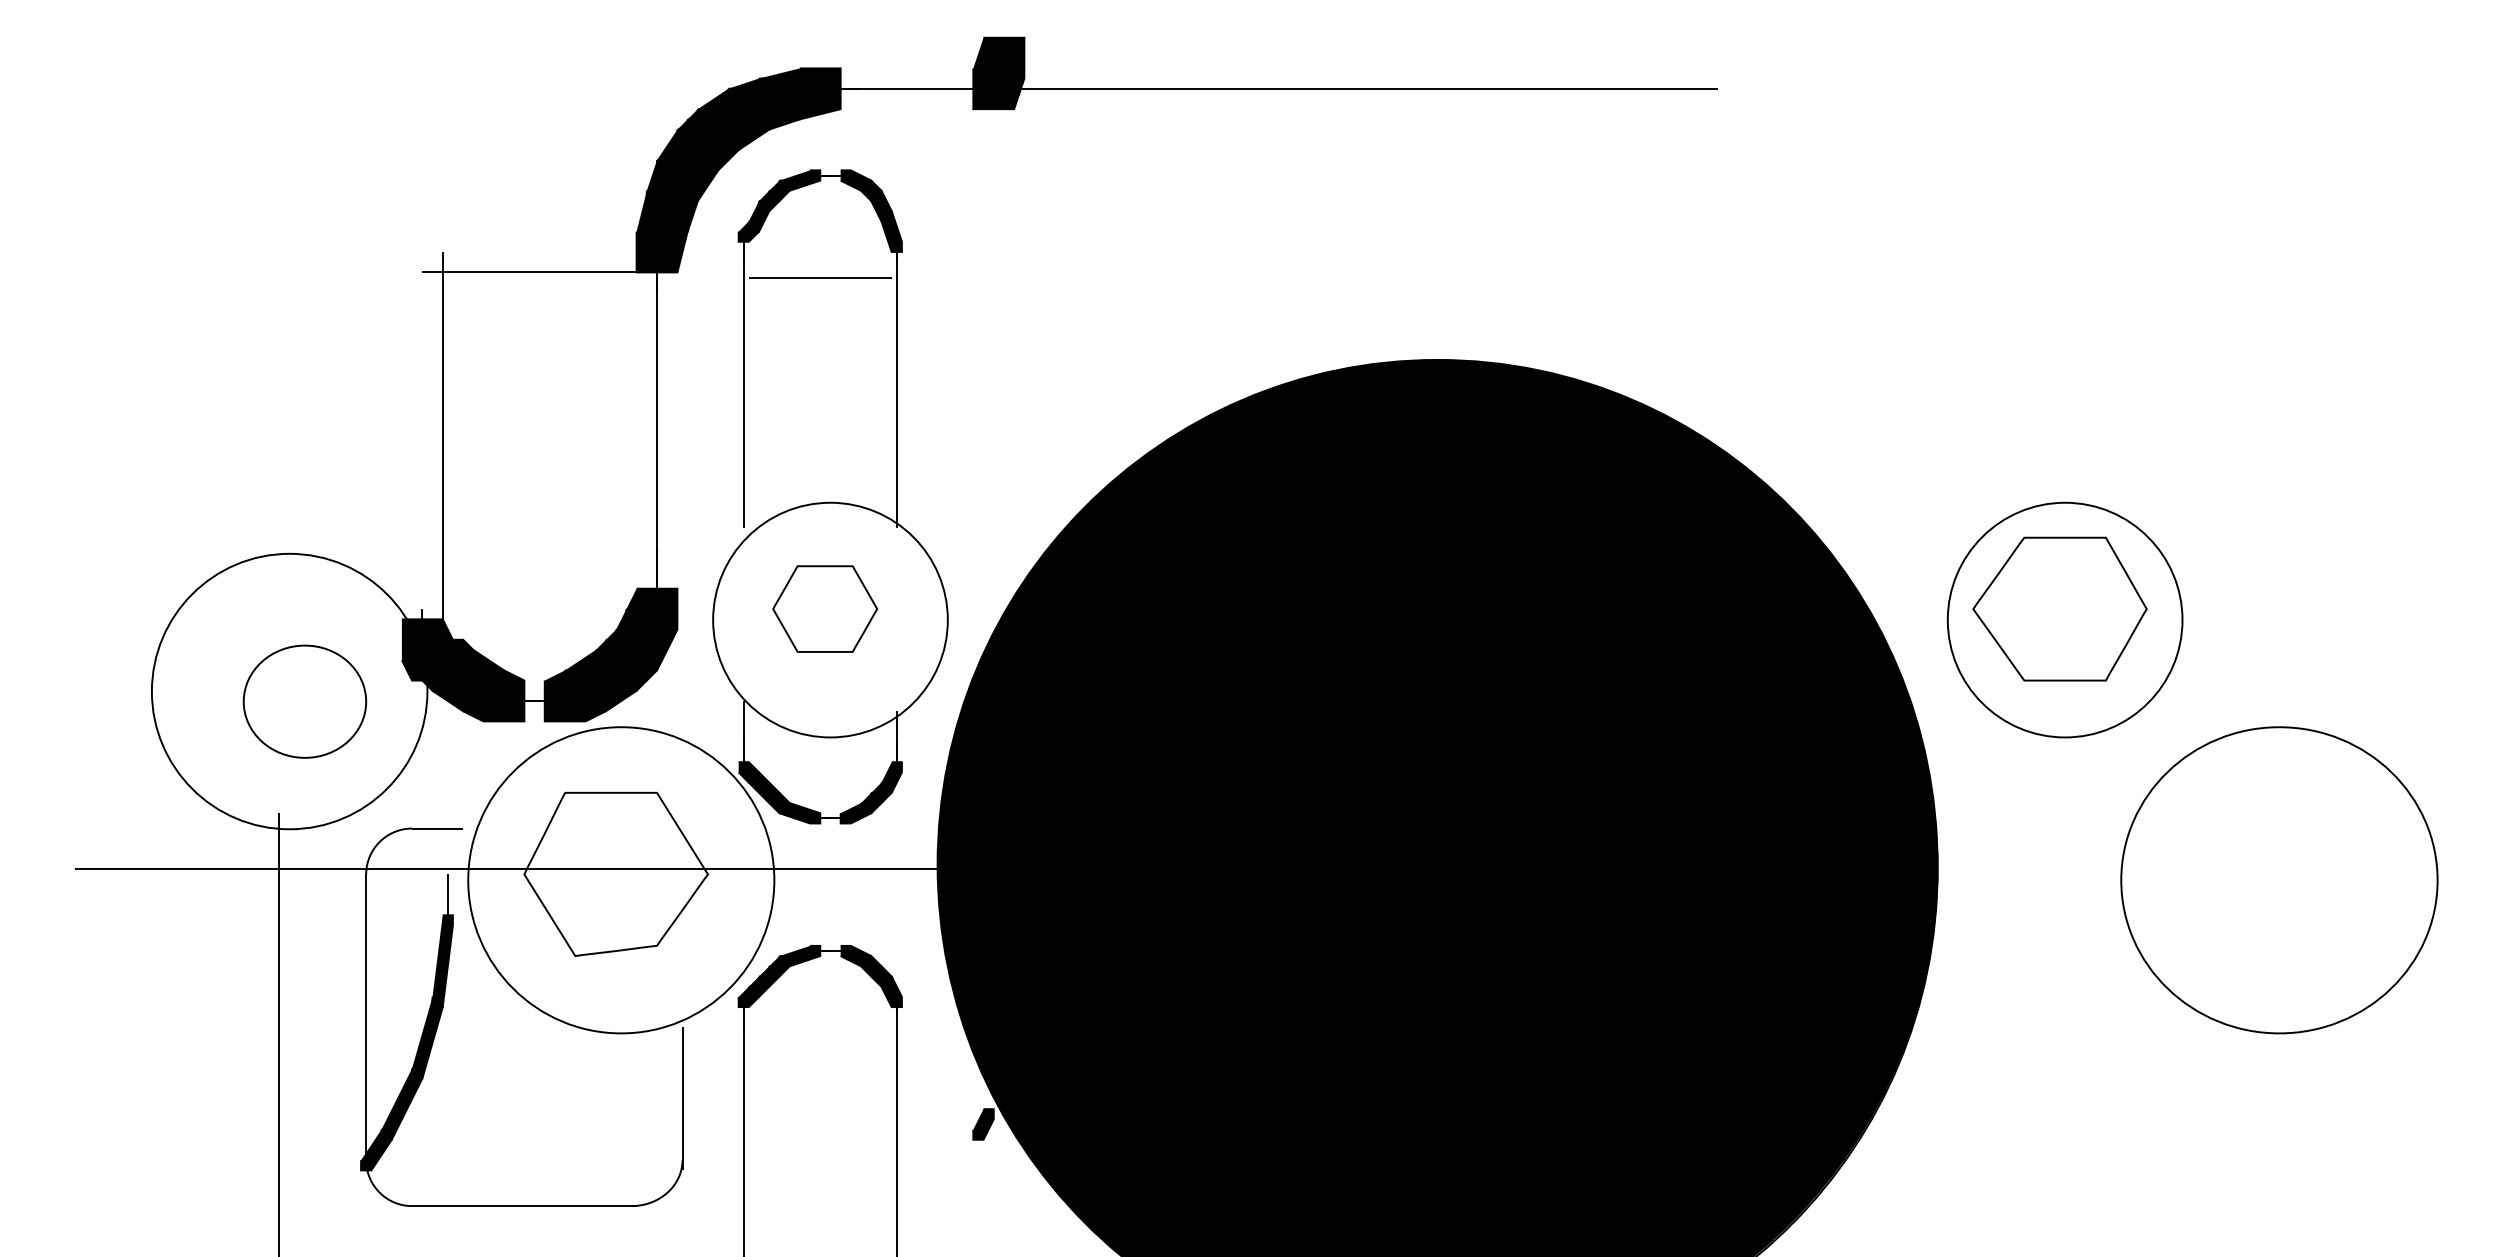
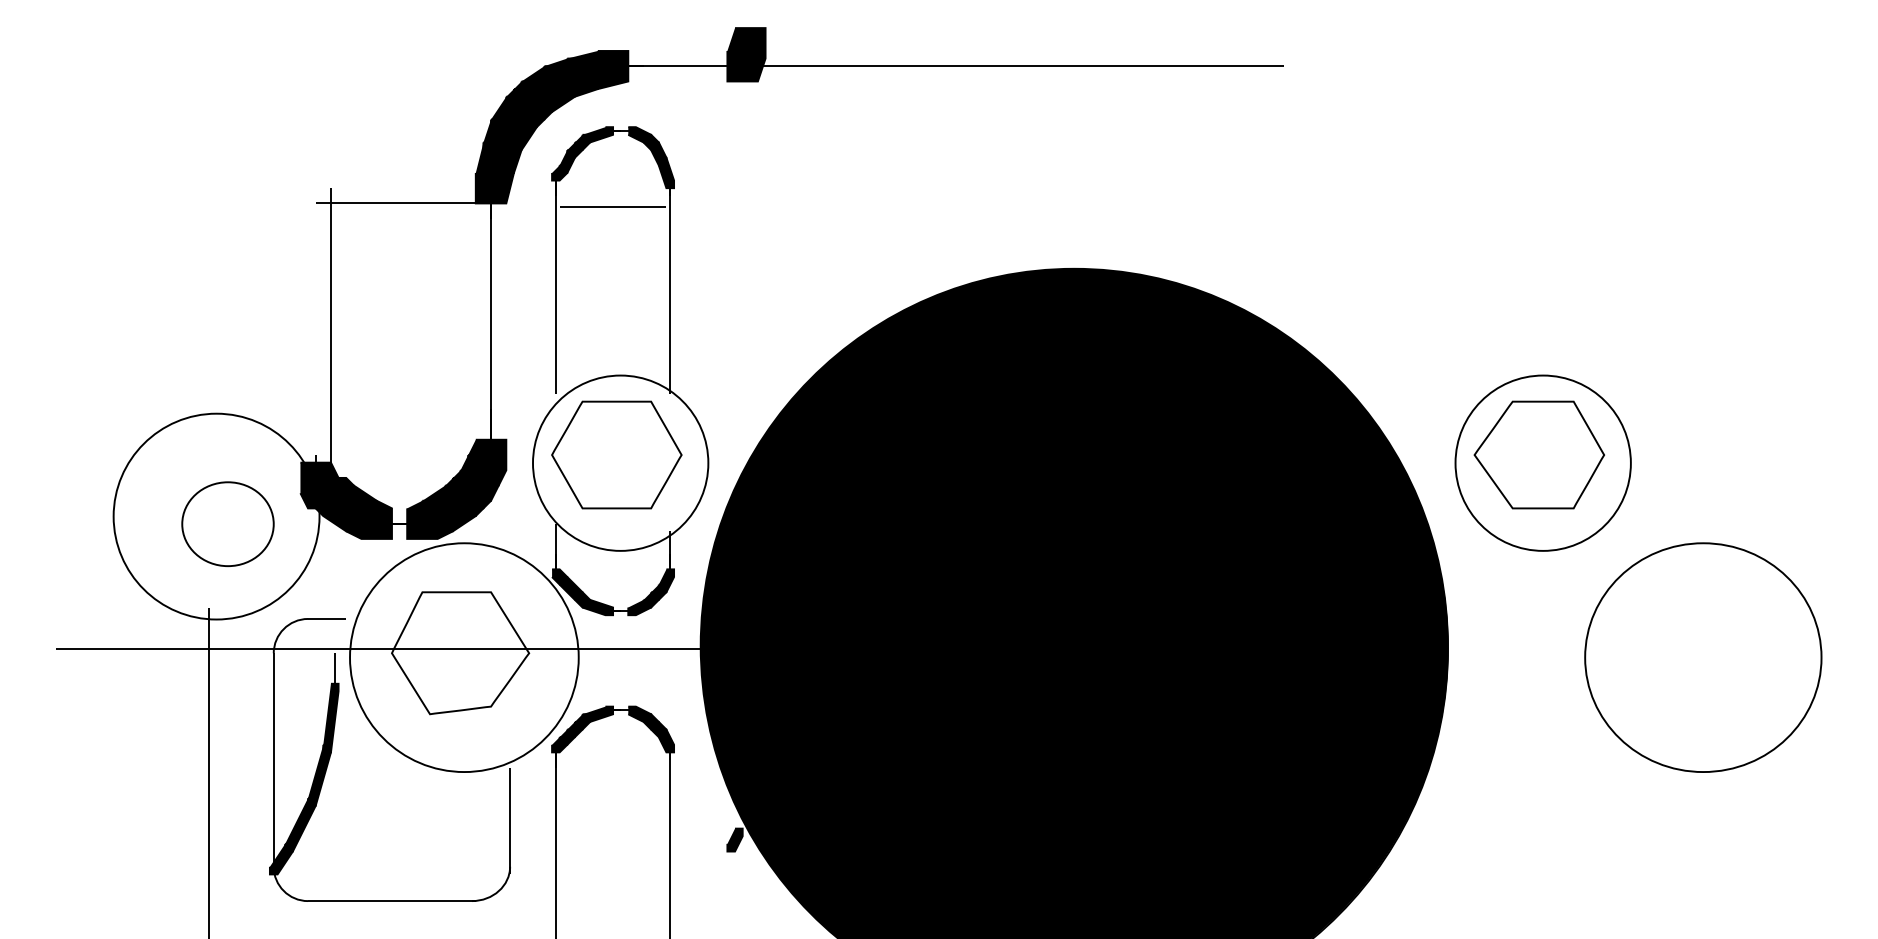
part: (824, 608) -> (616, 454), size x1.67

